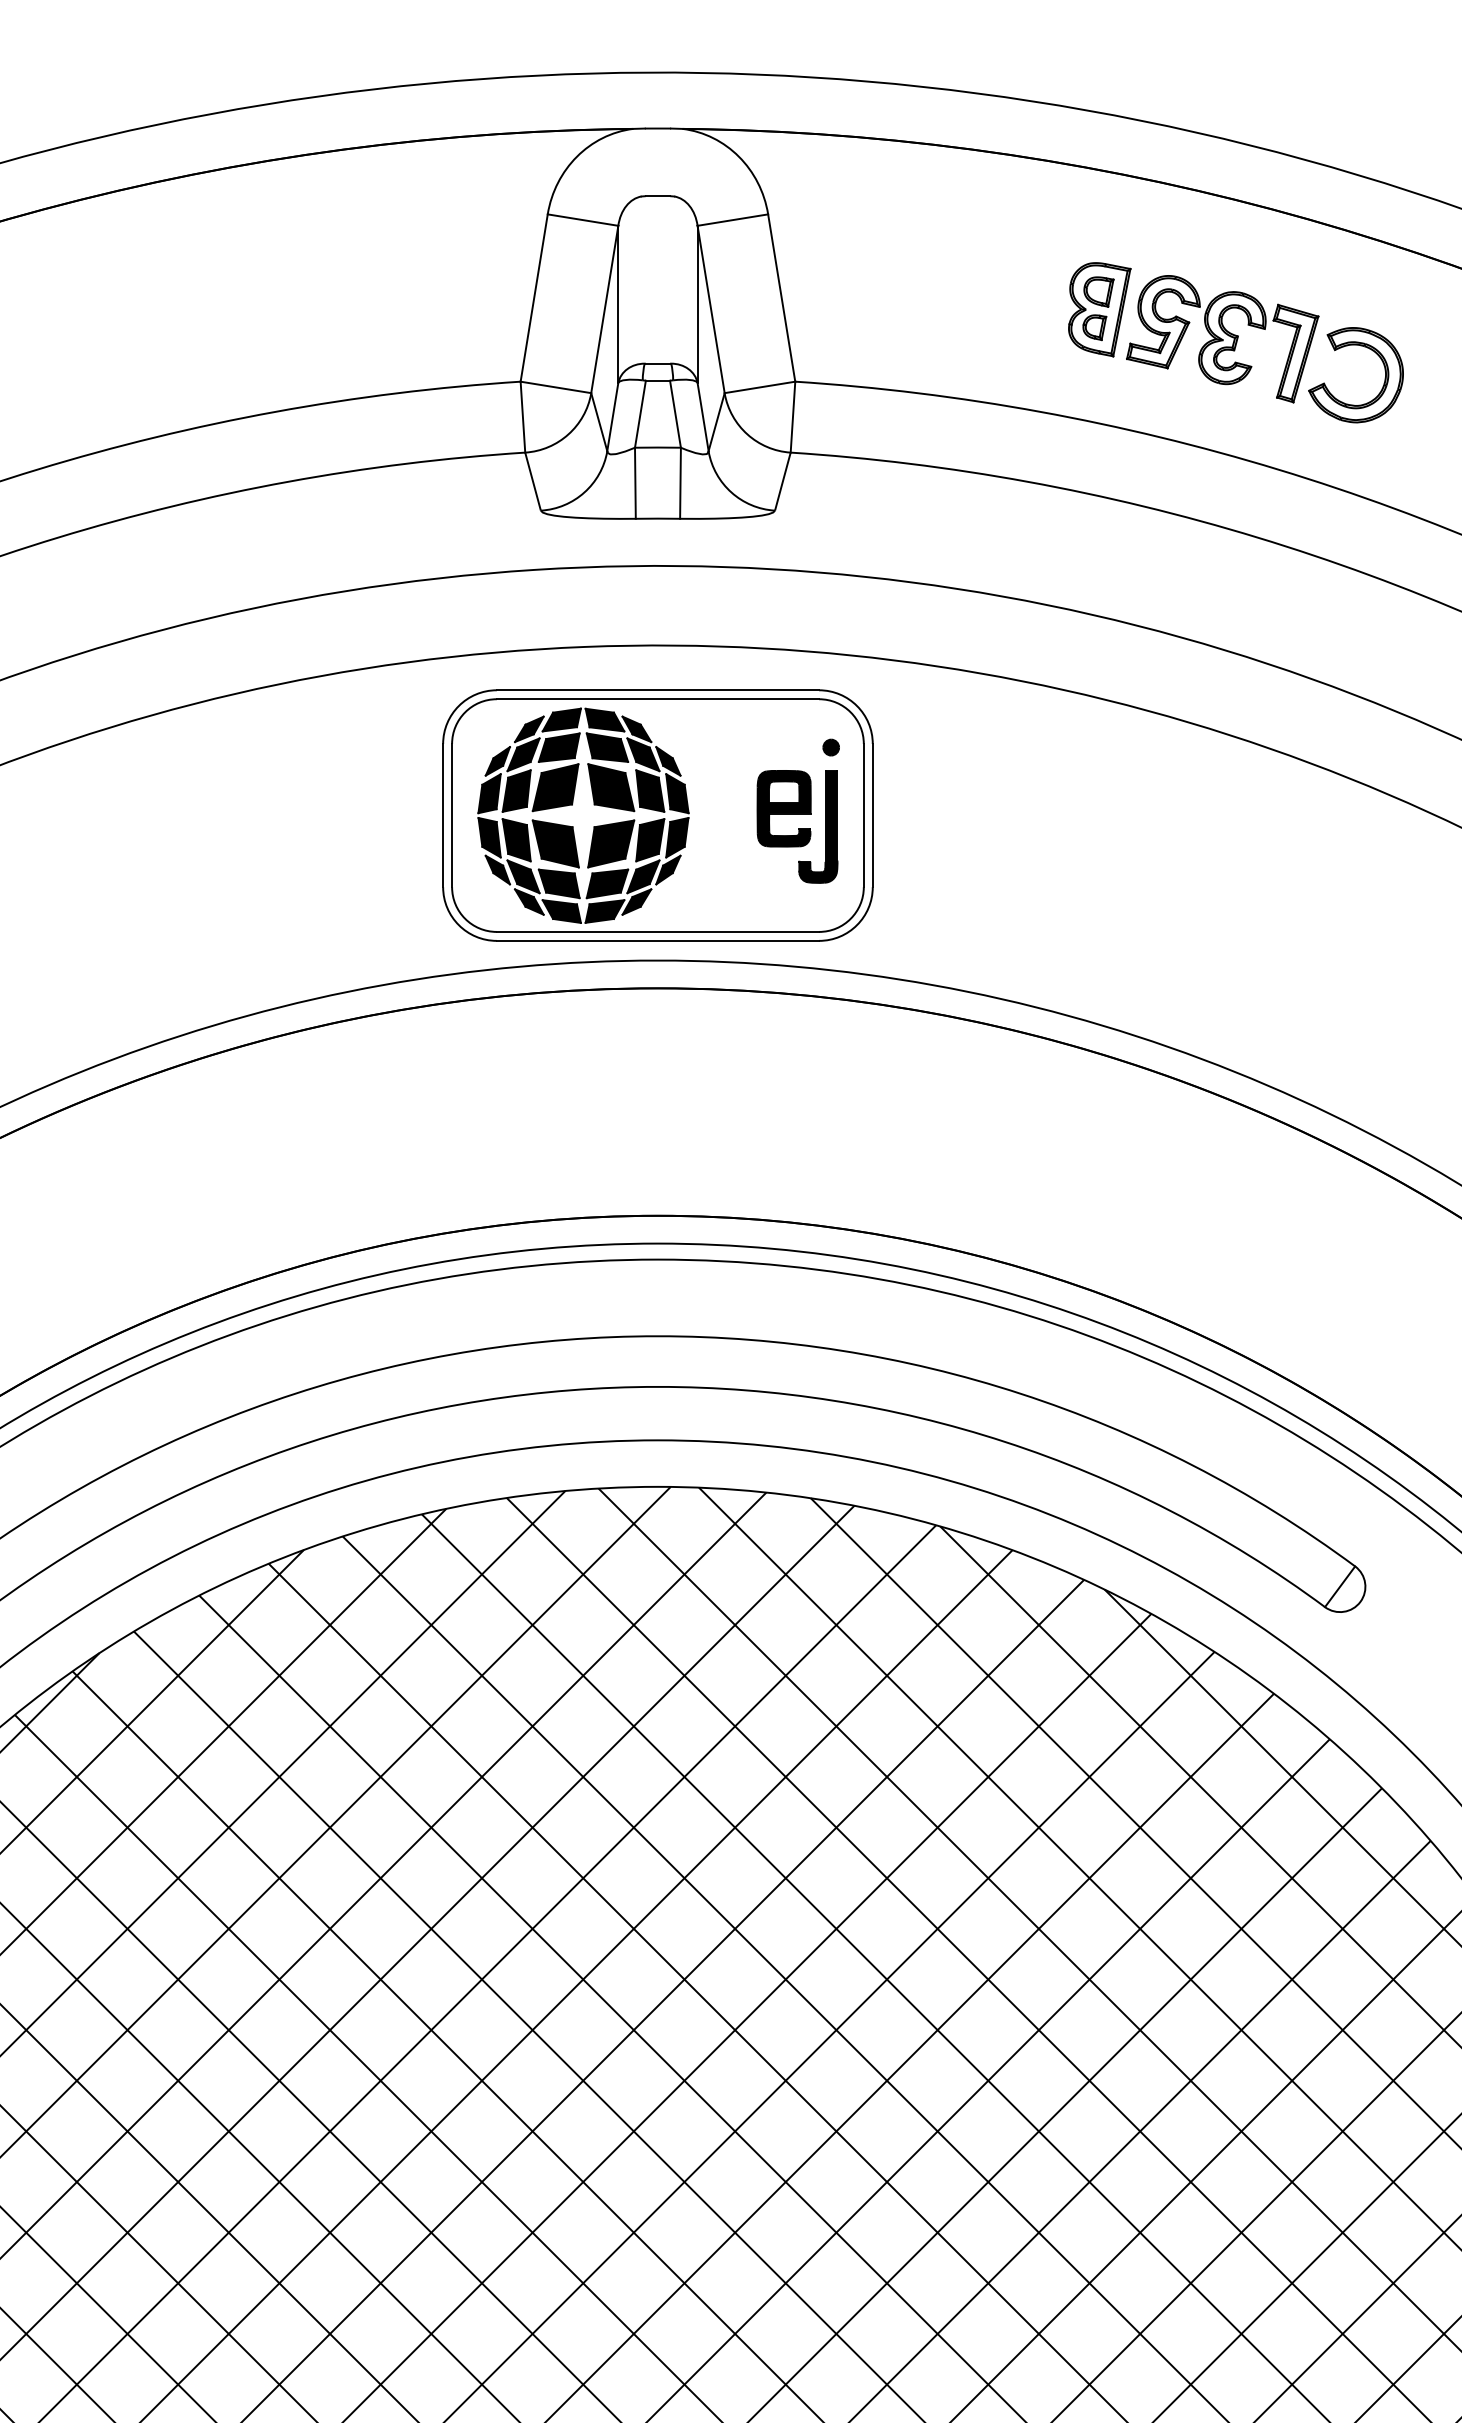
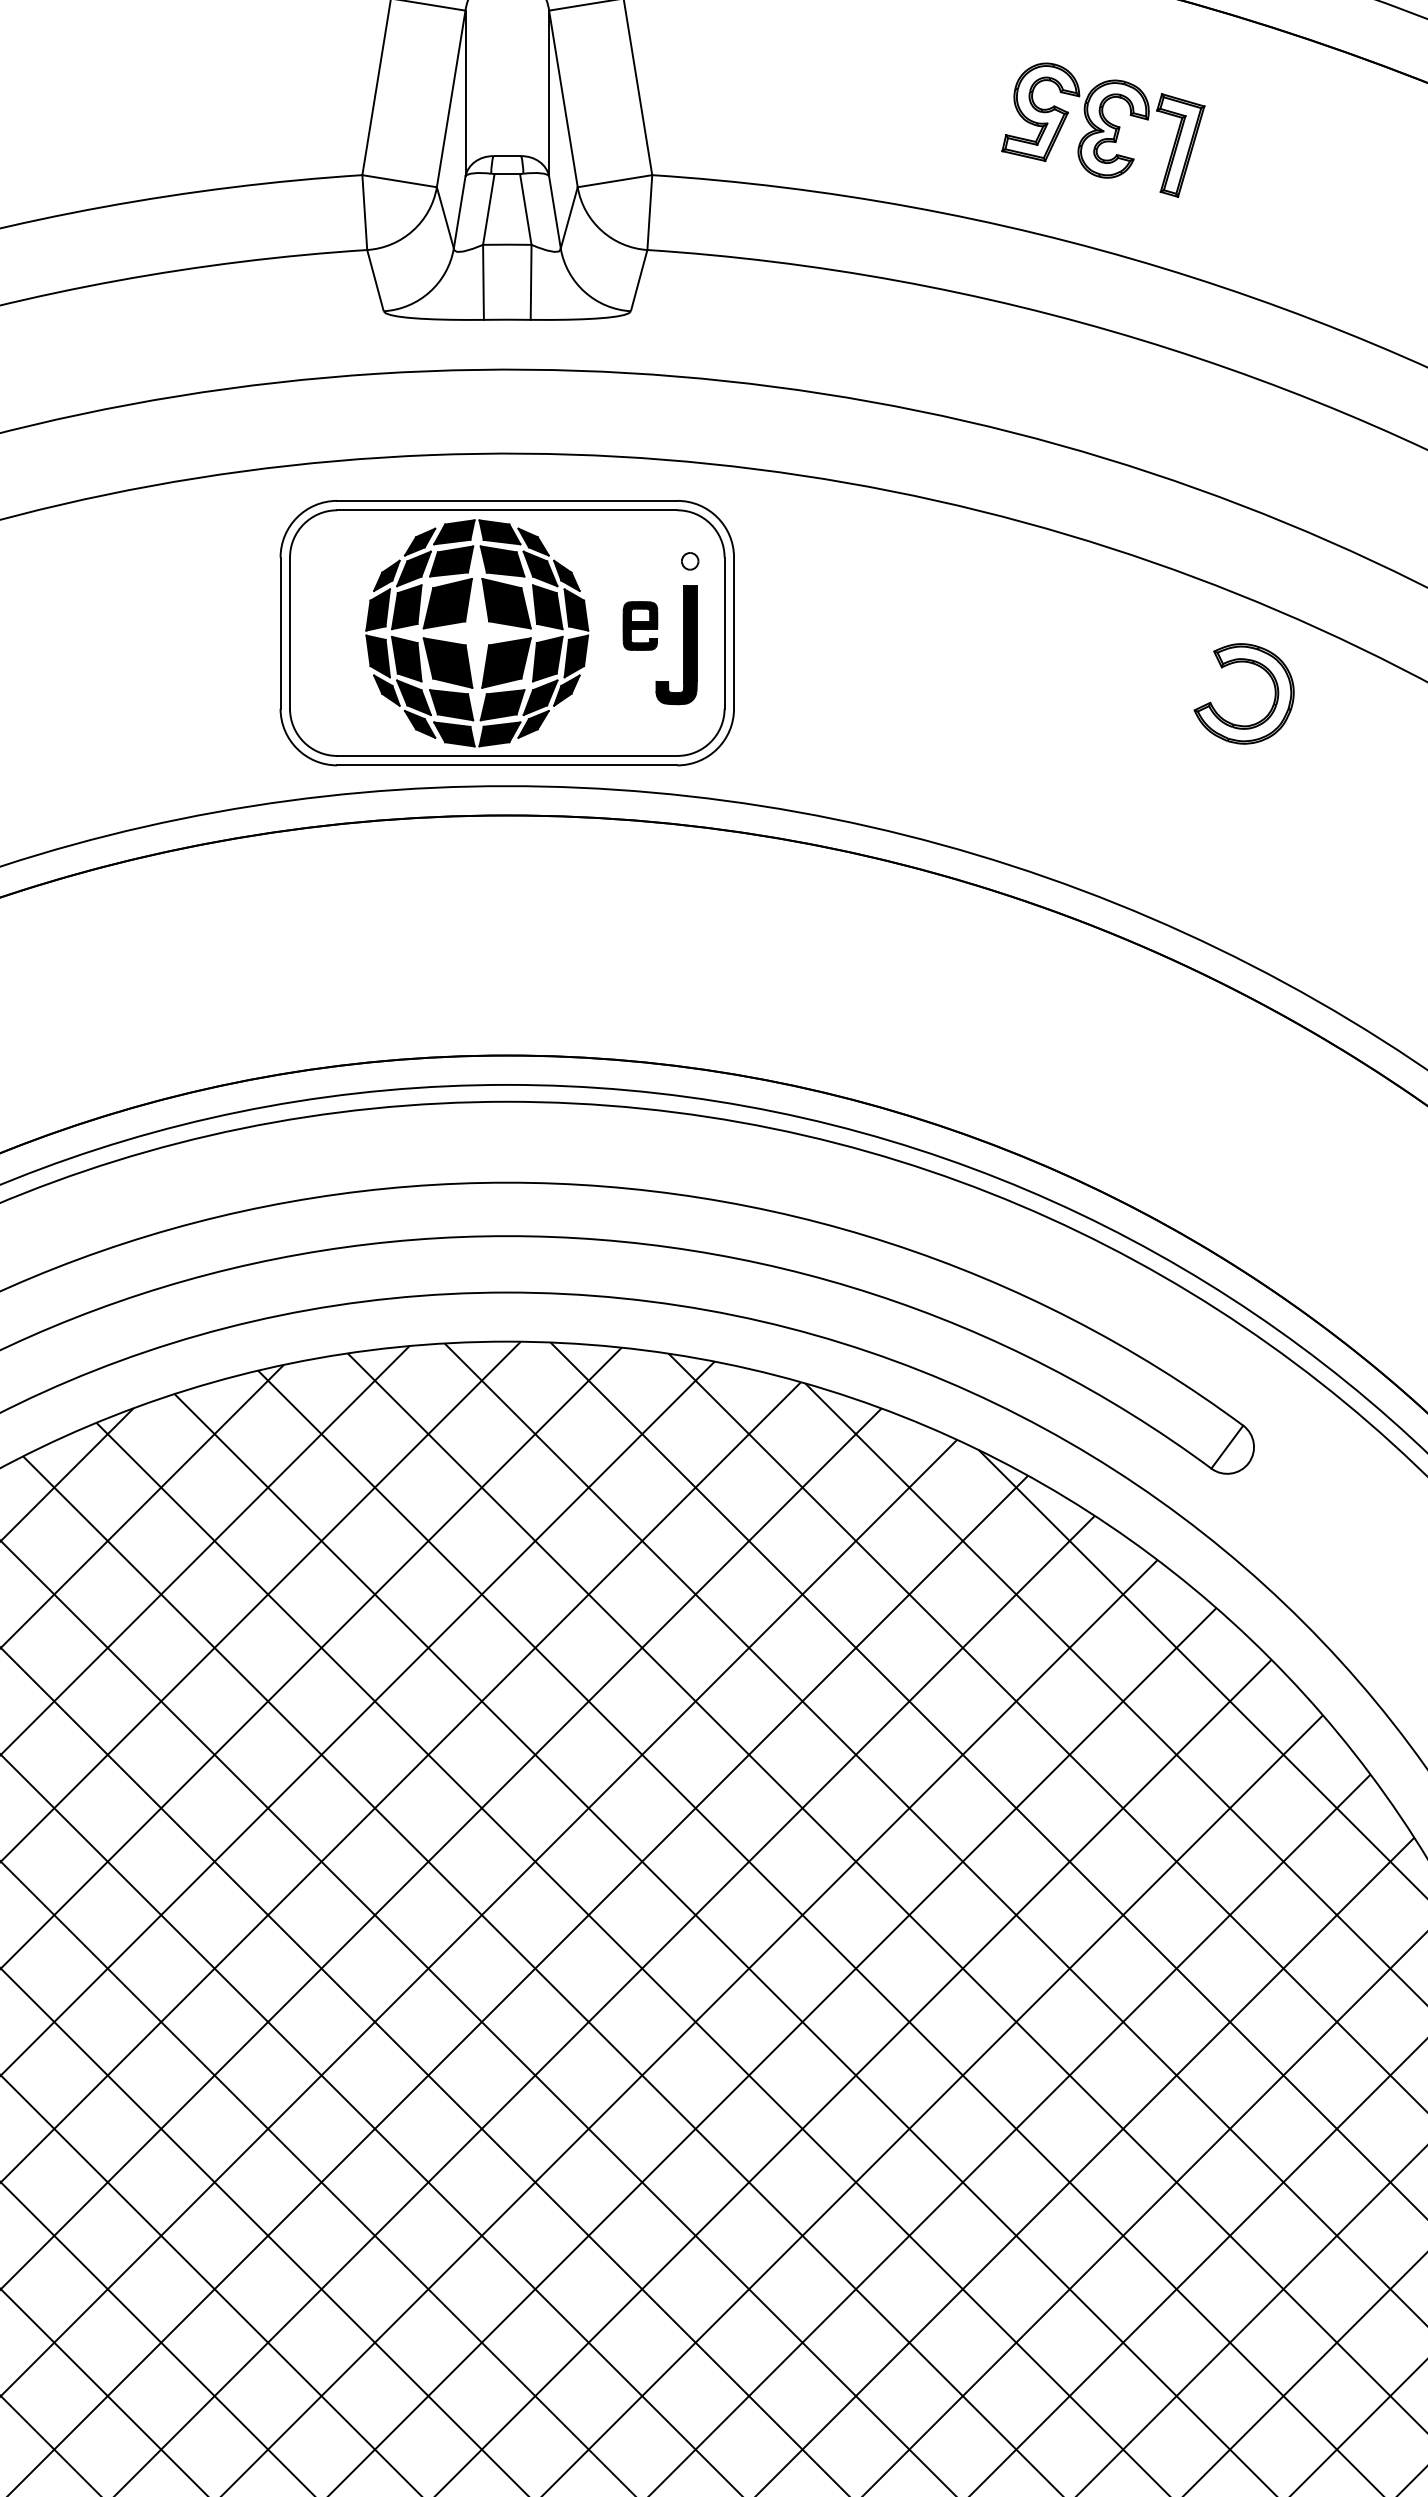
part: (1099, 309) -> (973, 98), removed
part: (1354, 404) -> (1242, 724), moved
fill: (831, 747) -> (690, 561), removed
part: (593, 804) -> (487, 621), moved
part: (783, 808) -> (639, 625), size x0.6

